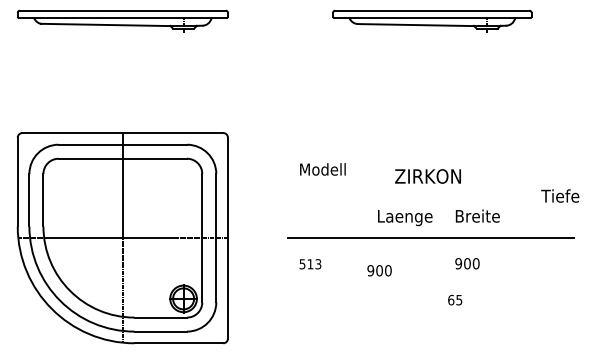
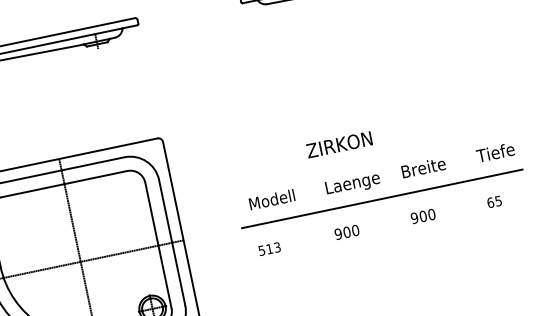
text: (322, 169) -> (271, 199), moved
text: (427, 176) -> (338, 144), moved
text: (560, 195) -> (495, 152), moved
text: (379, 270) -> (346, 232), moved
text: (455, 299) -> (494, 201), moved

